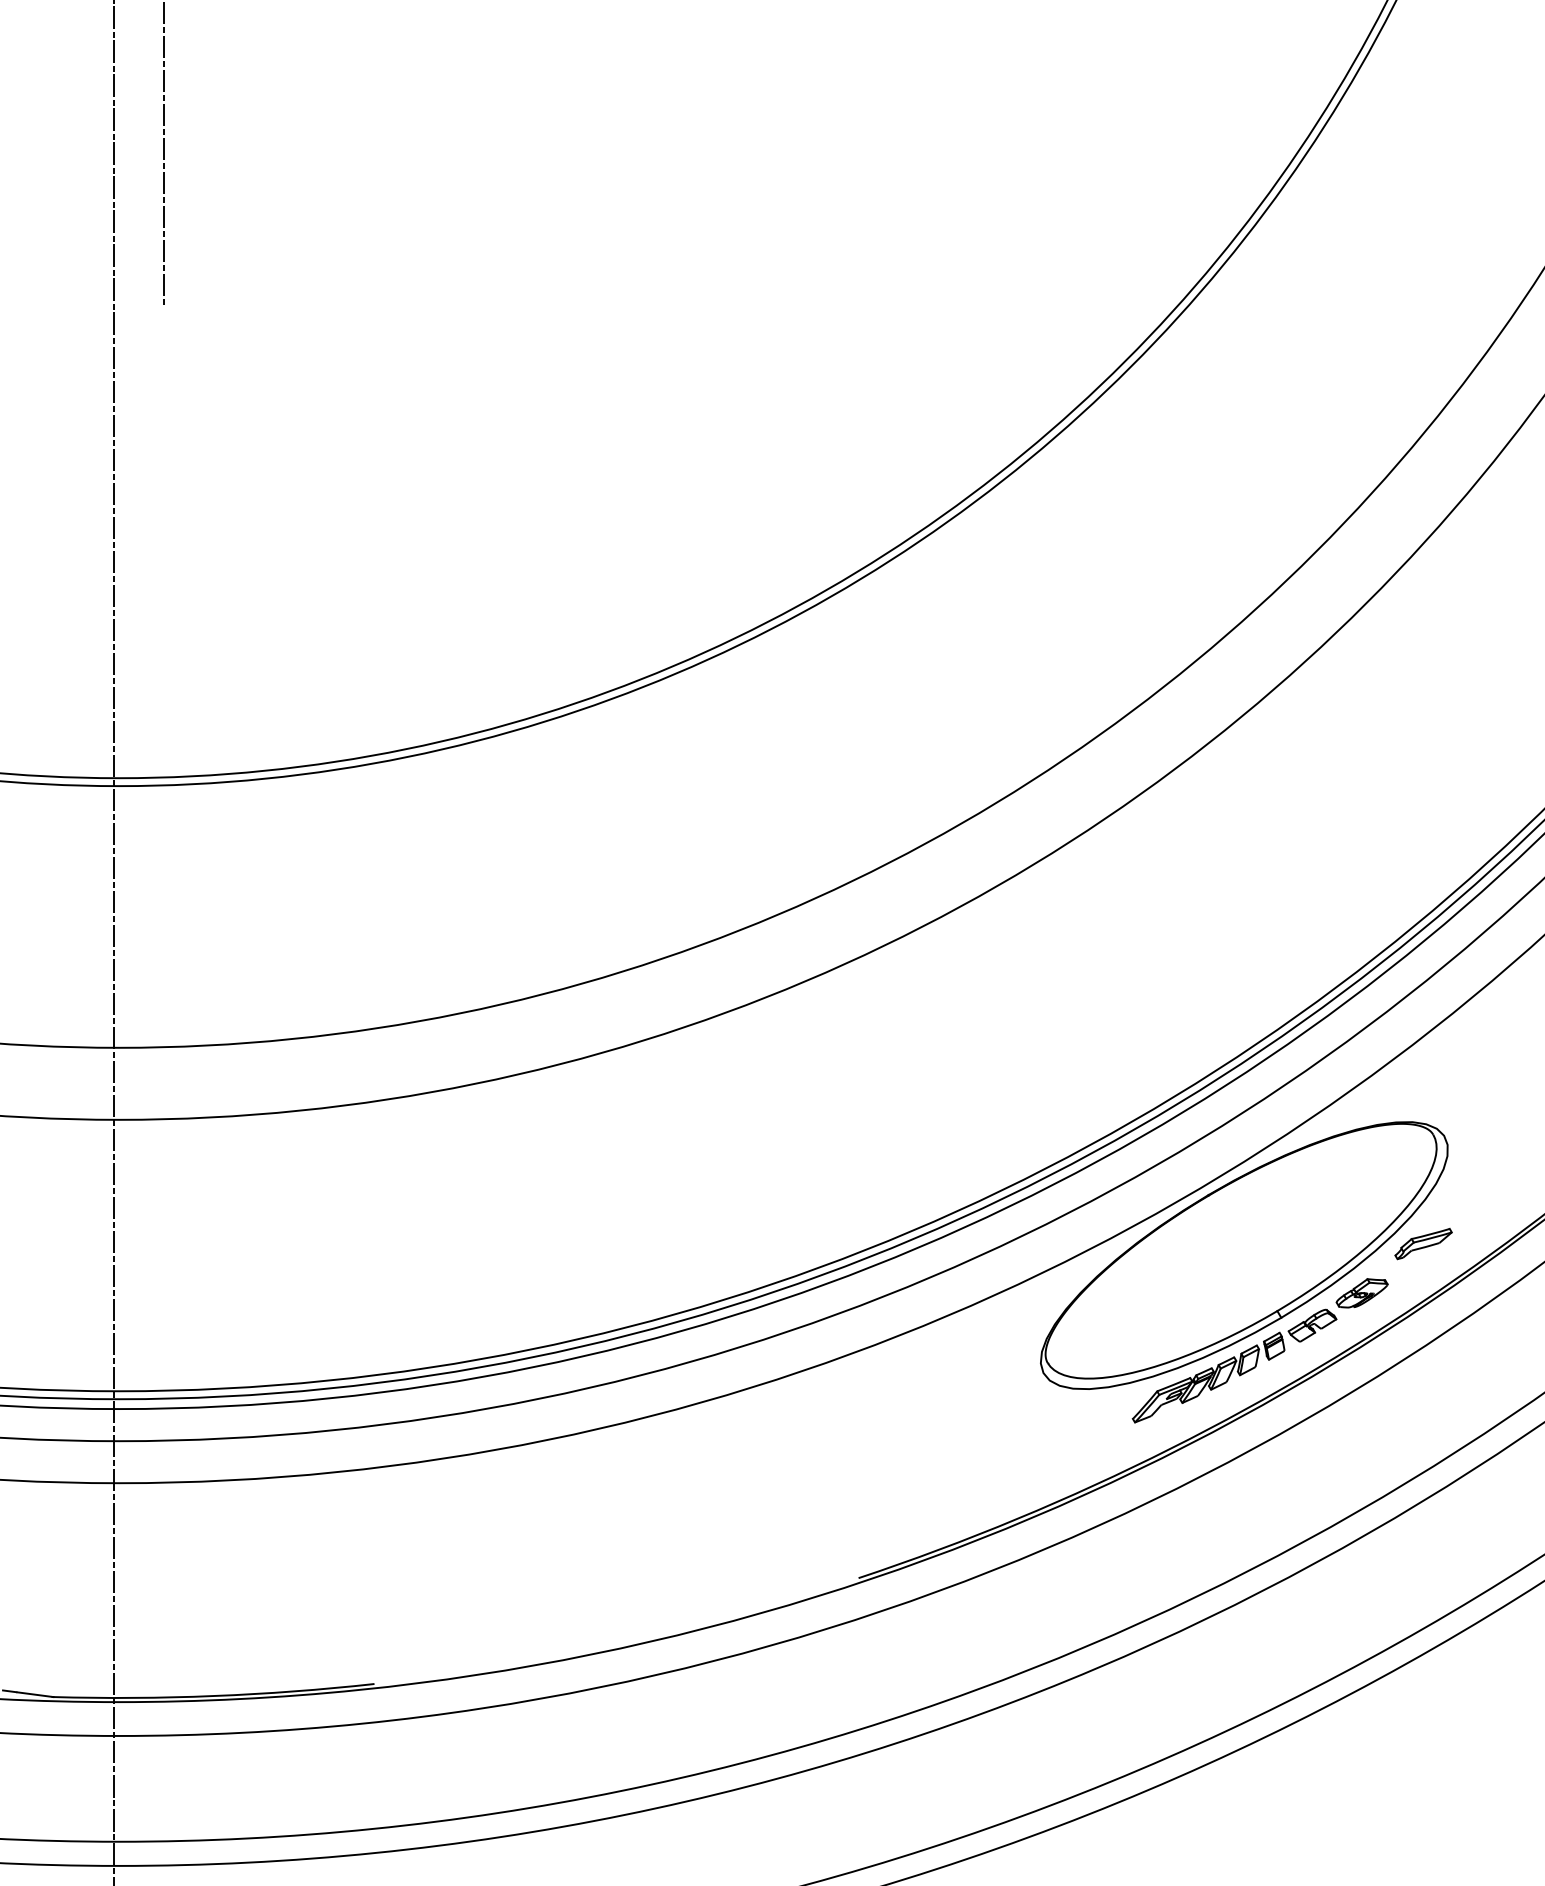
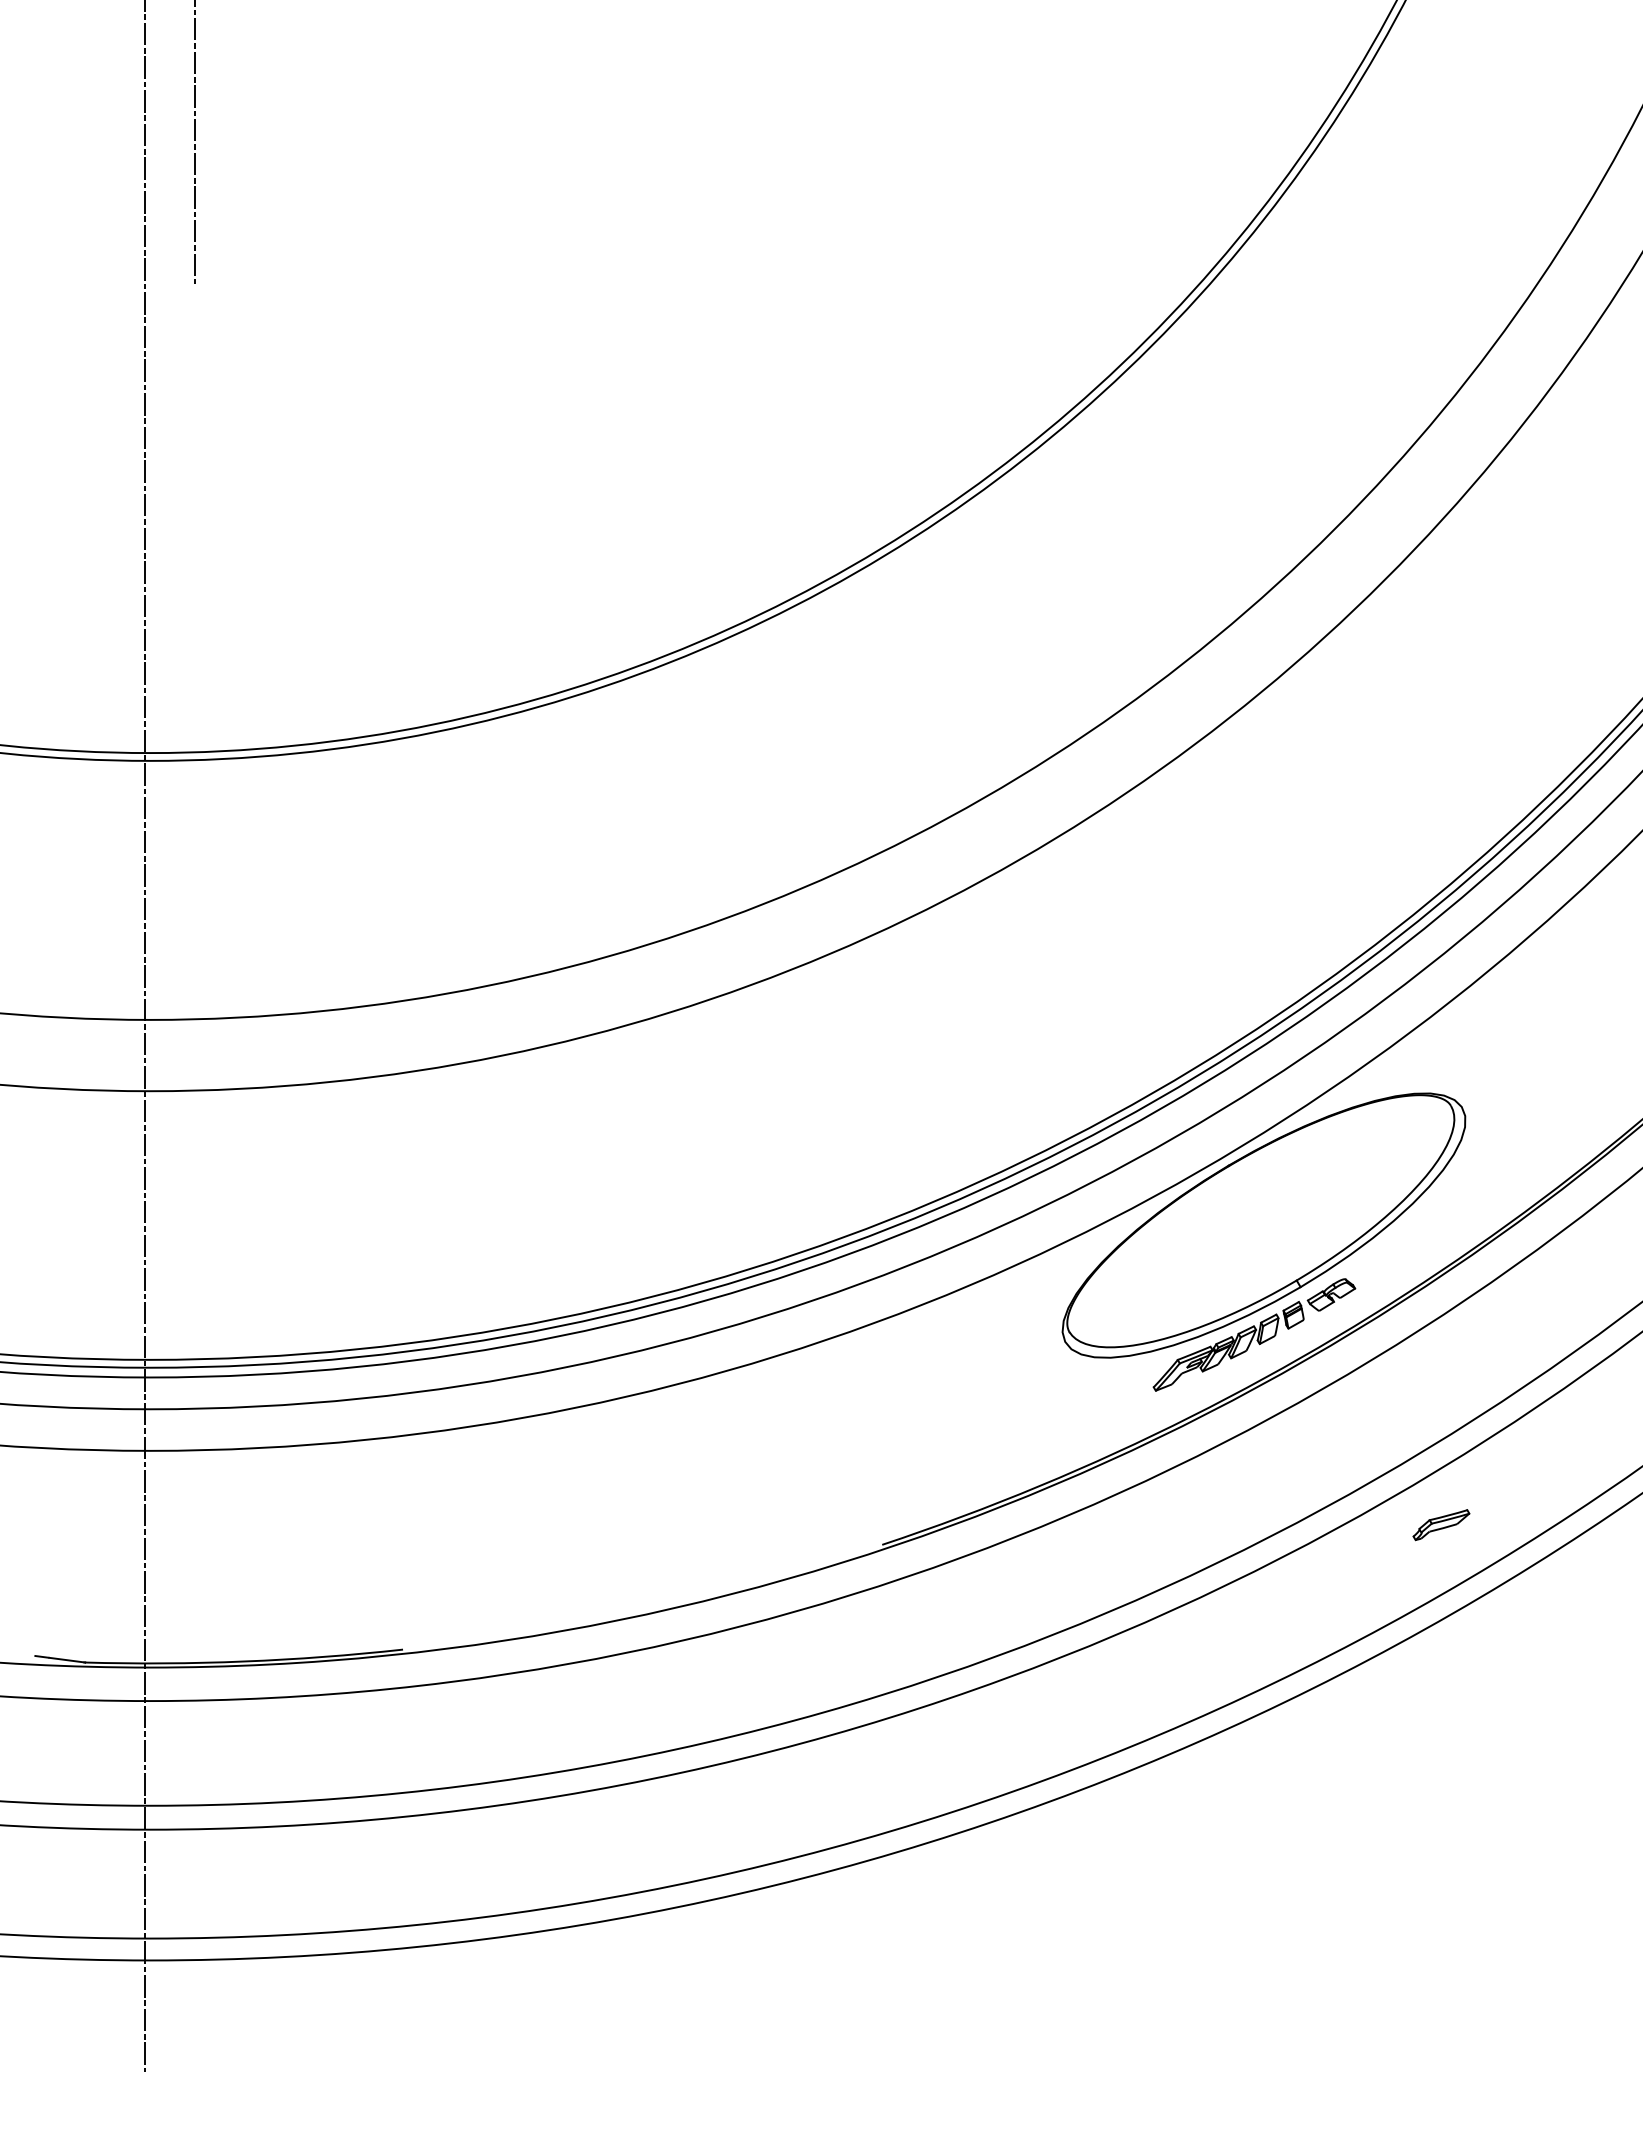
part: (1423, 1244) -> (1441, 1525), moved
part: (1362, 1292) -> (1380, 1262), removed

